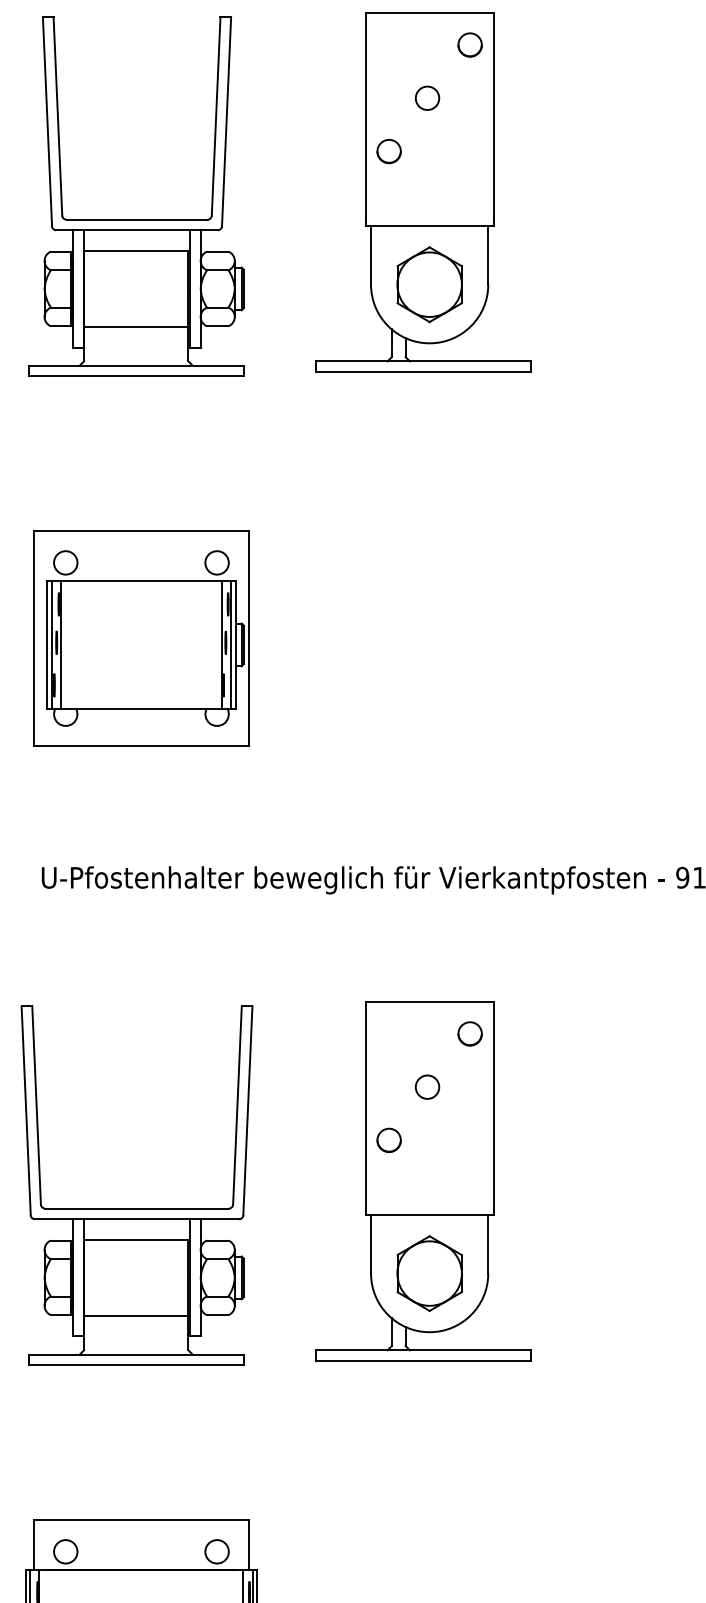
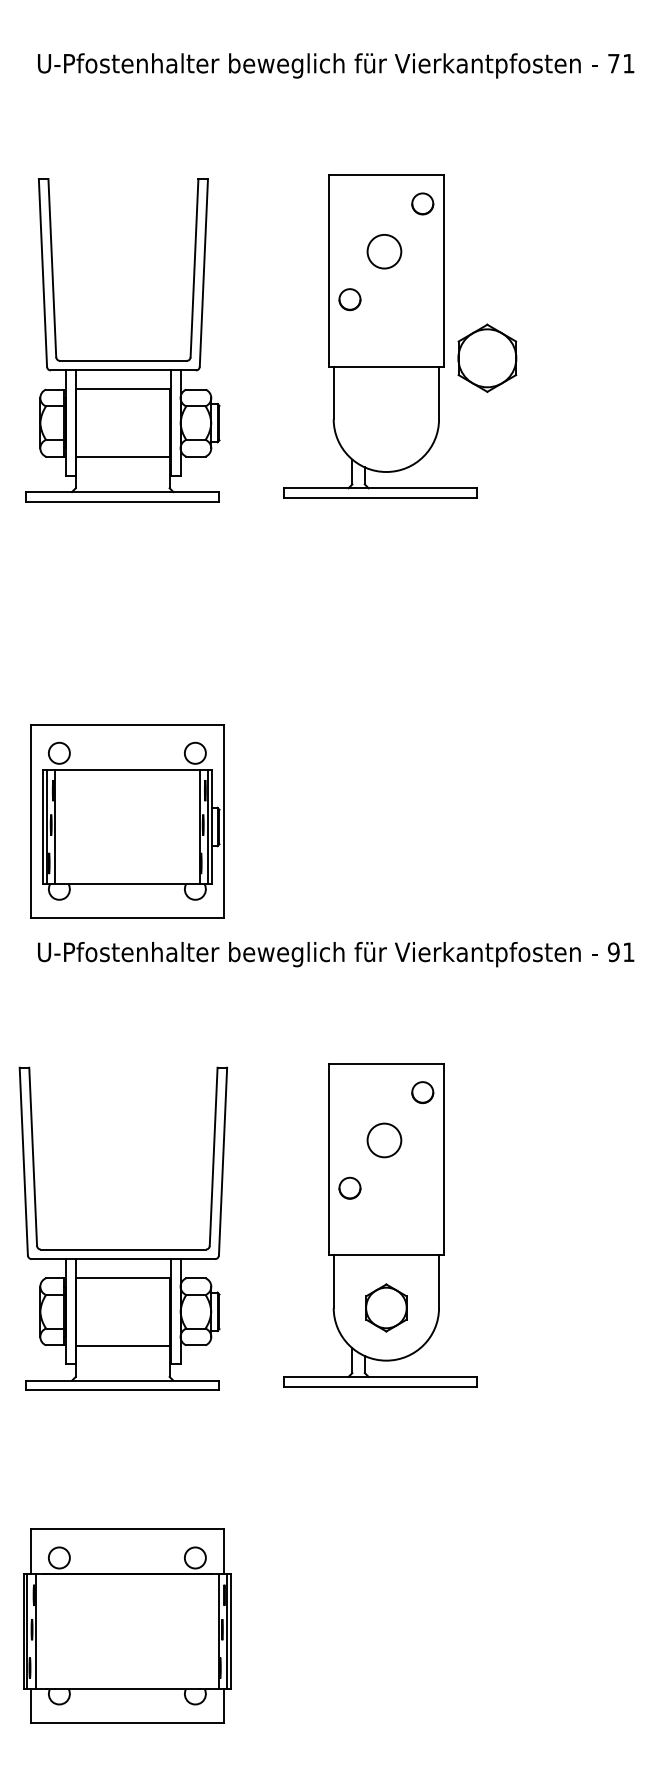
part: (427, 97) -> (384, 251), size x1.6
part: (429, 283) -> (487, 357), moved
part: (141, 638) -> (127, 821), moved
part: (427, 1087) -> (384, 1140), size x1.6
part: (429, 1273) -> (386, 1307), size x0.7

